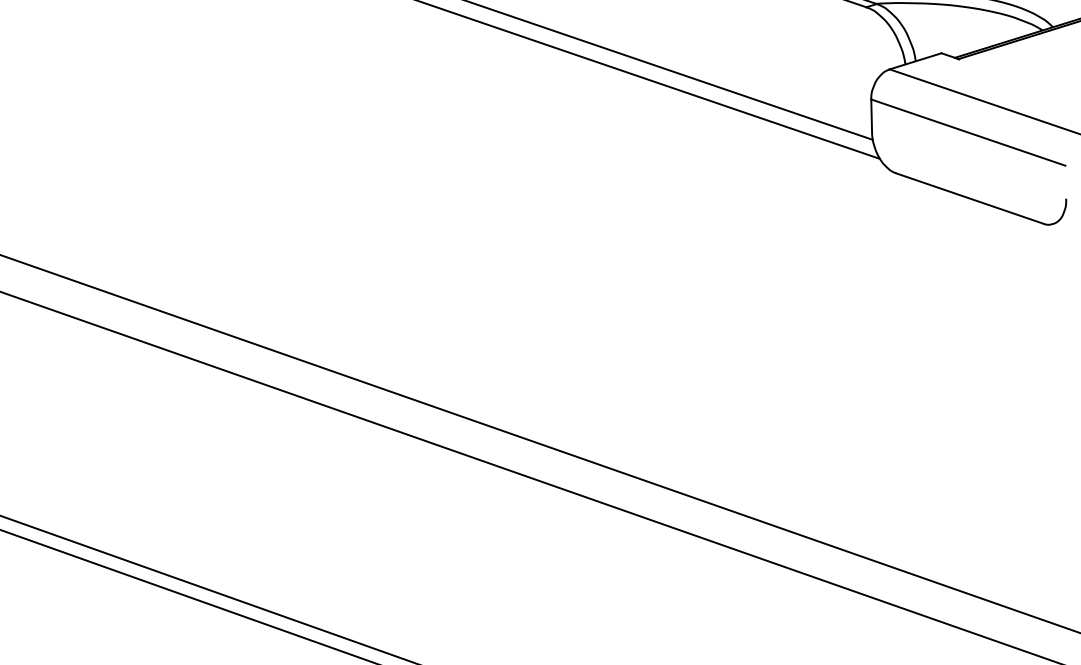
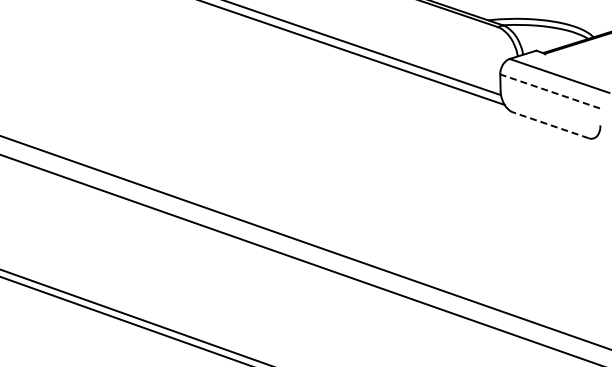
line: (969, 132) -> (550, 91), solid -> dashed
line: (969, 198) -> (550, 125), solid -> dashed

